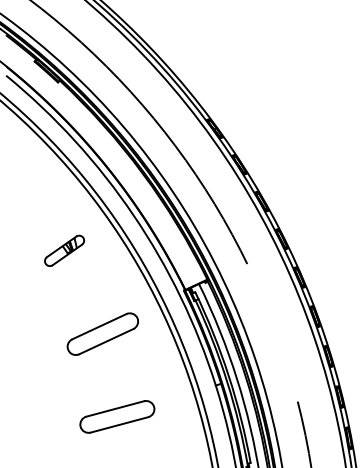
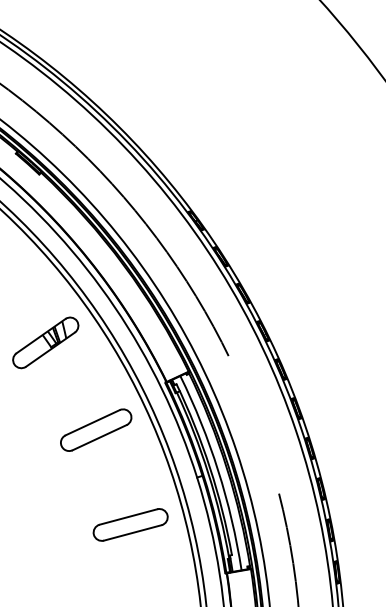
part: (64, 250) -> (45, 342), size x1.67
part: (103, 333) -> (96, 429), moved
part: (117, 416) -> (130, 524), moved

